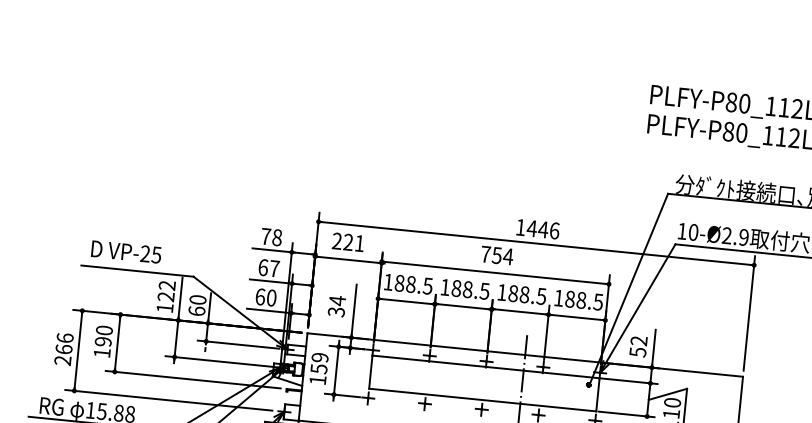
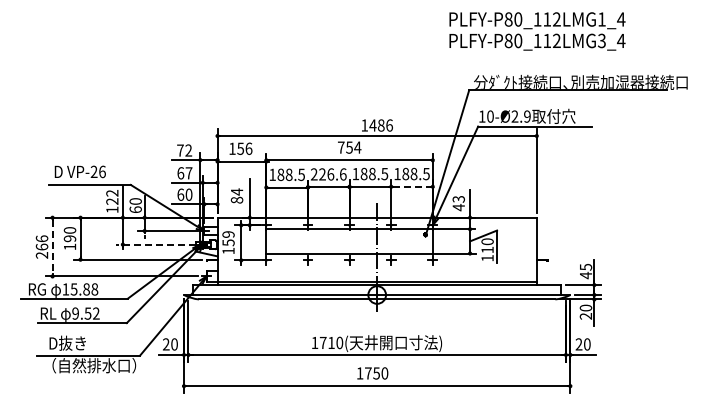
text: (542, 229) -> (380, 125), 1446 -> 1486
text: (276, 237) -> (188, 150), 78 -> 72
text: (348, 241) -> (240, 148), 221 -> 156
text: (156, 254) -> (102, 171), VP-25 -> VP-26
text: (464, 289) -> (328, 174), 188.5 -> 226.6
text: (337, 311) -> (237, 199), 34 -> 84
line: (577, 317) -> (412, 186), solid -> dashed
text: (638, 346) -> (458, 203), 52 -> 43
line: (78, 351) -> (52, 247), solid -> dashed
line: (219, 361) -> (155, 244), solid -> dashed

